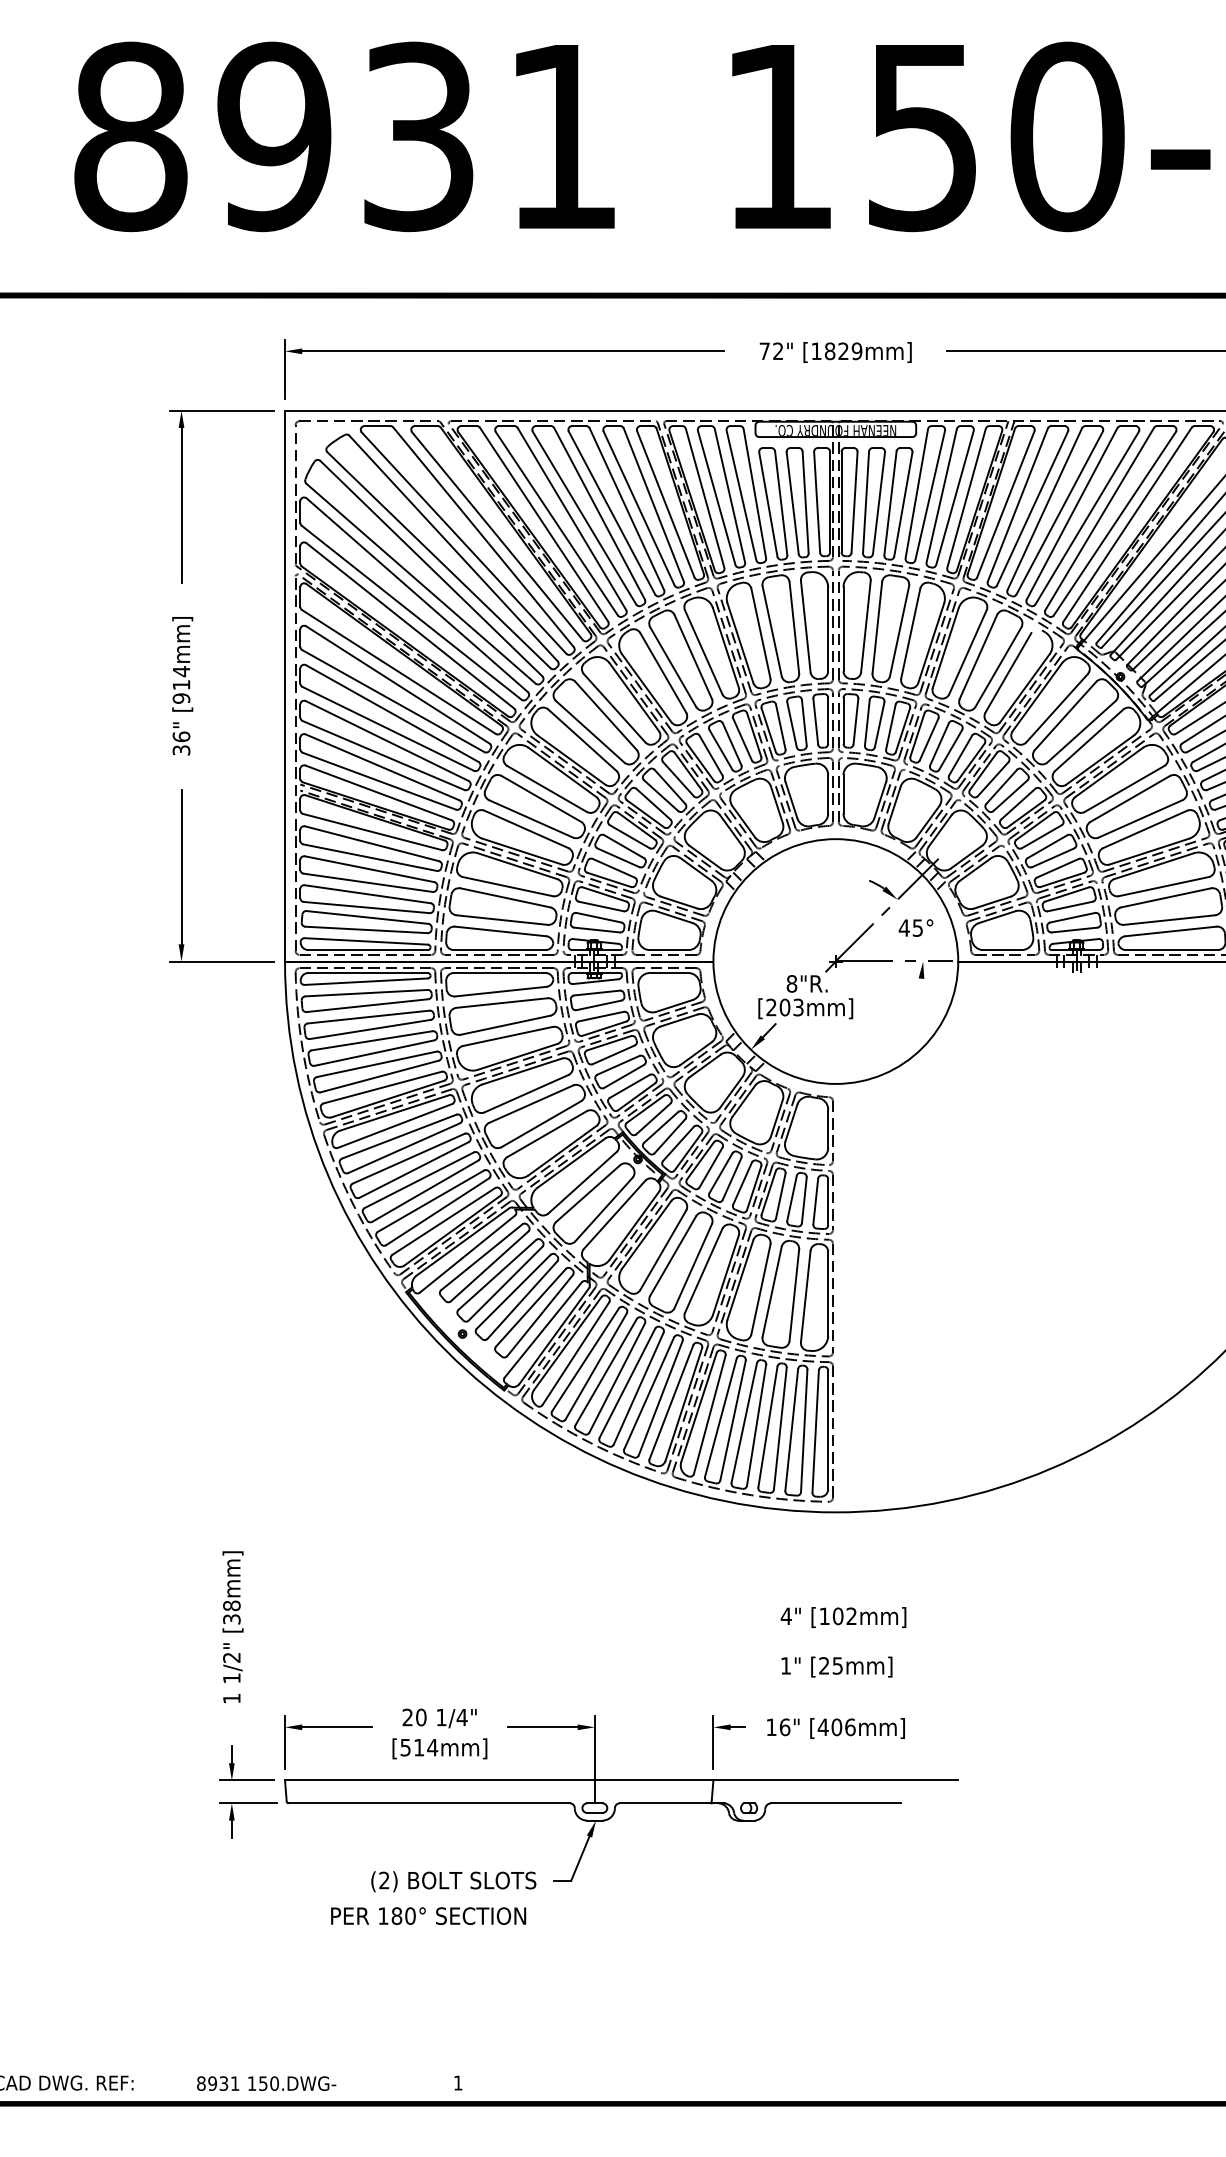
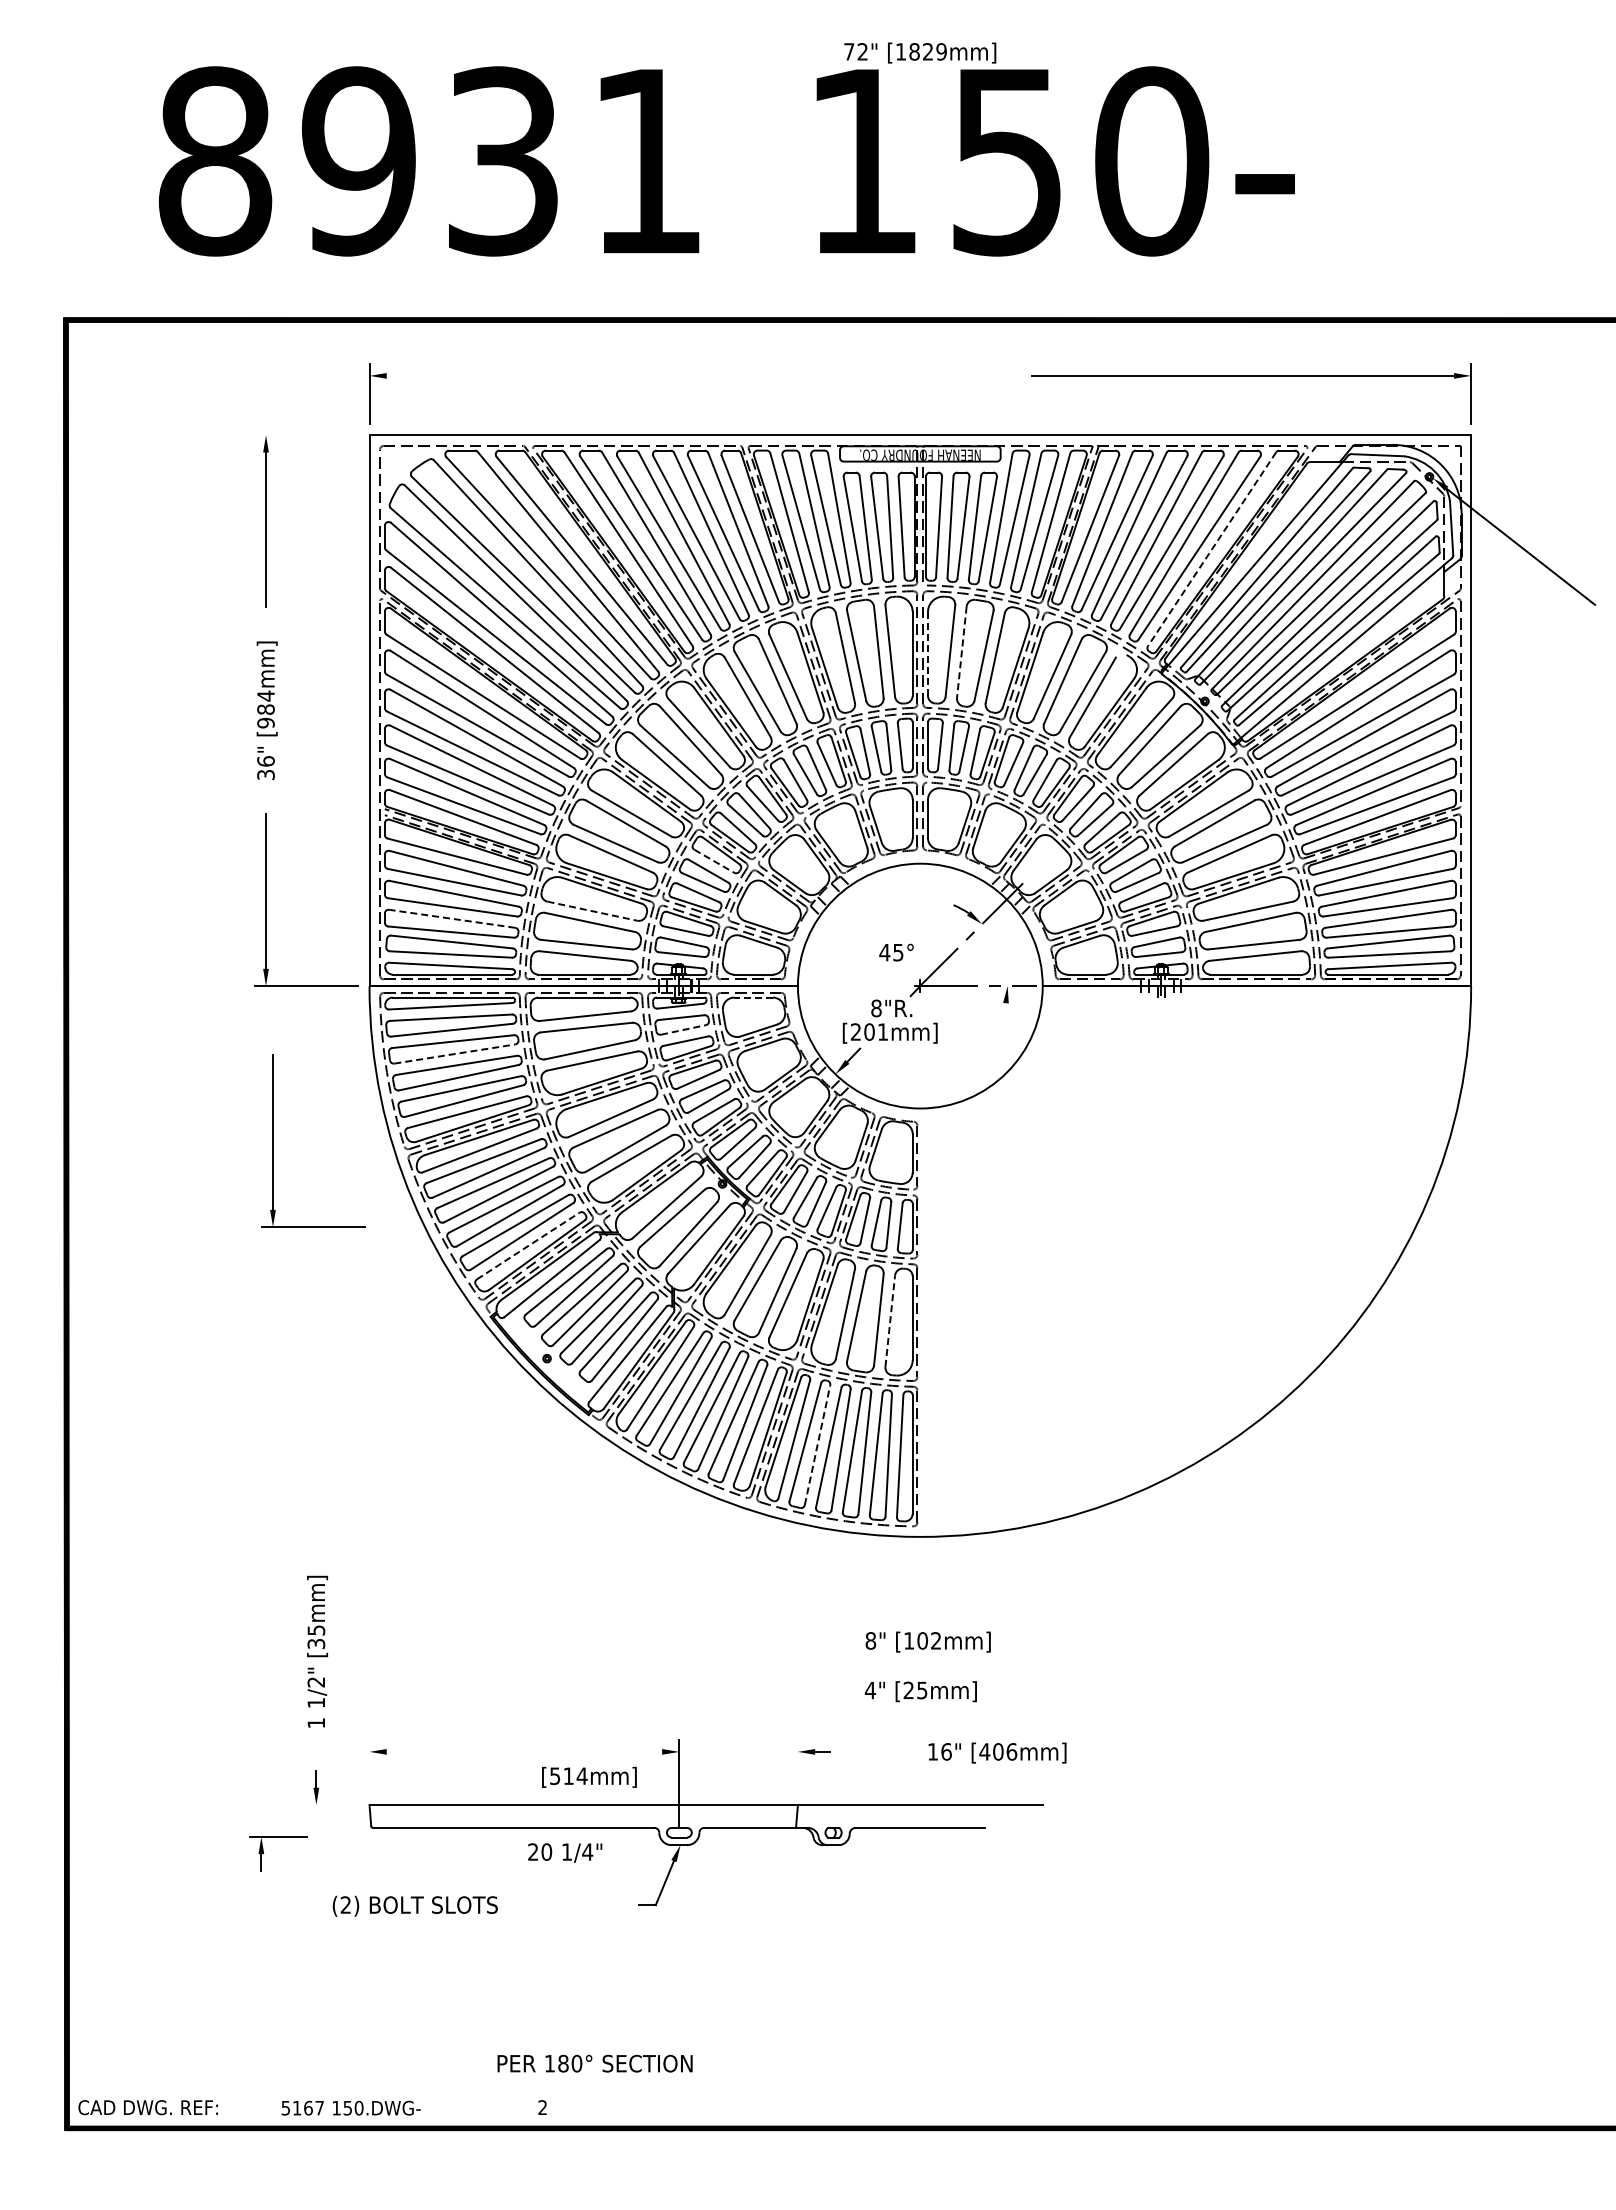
line: (513, 350) -> (597, 375), removed
text: (836, 351) -> (920, 52), moved
line: (222, 410) -> (306, 435), removed
line: (1127, 524) -> (1211, 549), solid -> dashed
line: (877, 627) -> (961, 652), solid -> dashed
line: (843, 628) -> (927, 653), solid -> dashed
text: (181, 684) -> (265, 709), [914mm] -> [984mm]
line: (630, 836) -> (714, 861), solid -> dashed
line: (508, 886) -> (592, 911), solid -> dashed
line: (368, 893) -> (452, 918), solid -> dashed
text: (916, 927) -> (896, 952), moved
line: (669, 972) -> (753, 997), solid -> dashed
line: (599, 1004) -> (683, 1029), solid -> dashed
text: (799, 1006) -> (883, 1031), [203mm] -> [201mm]
line: (371, 1028) -> (455, 1053), solid -> dashed
part: (189, 1115) -> (273, 1140), added
line: (444, 1220) -> (528, 1245), solid -> dashed
line: (806, 1296) -> (890, 1321), solid -> dashed
line: (733, 1419) -> (817, 1444), solid -> dashed
text: (232, 1605) -> (316, 1630), [38mm] -> [35mm]
text: (786, 1615) -> (870, 1640), 4" -> 8"
text: (786, 1665) -> (870, 1690), 1" -> 4"
text: (440, 1717) -> (565, 1852), moved
line: (337, 1726) -> (421, 1751), removed
line: (543, 1726) -> (627, 1751), removed
text: (836, 1727) -> (997, 1752), moved
line: (285, 1741) -> (369, 1766), removed
line: (713, 1741) -> (797, 1766), removed
text: (440, 1748) -> (589, 1777), moved
line: (247, 1779) -> (331, 1804), removed
part: (235, 1819) -> (264, 1853), moved
text: (453, 1880) -> (414, 1905), moved
text: (428, 1915) -> (594, 2063), moved
text: (218, 2082) -> (302, 2107), 8931 -> 5167
text: (458, 2082) -> (542, 2107), 1 -> 2

